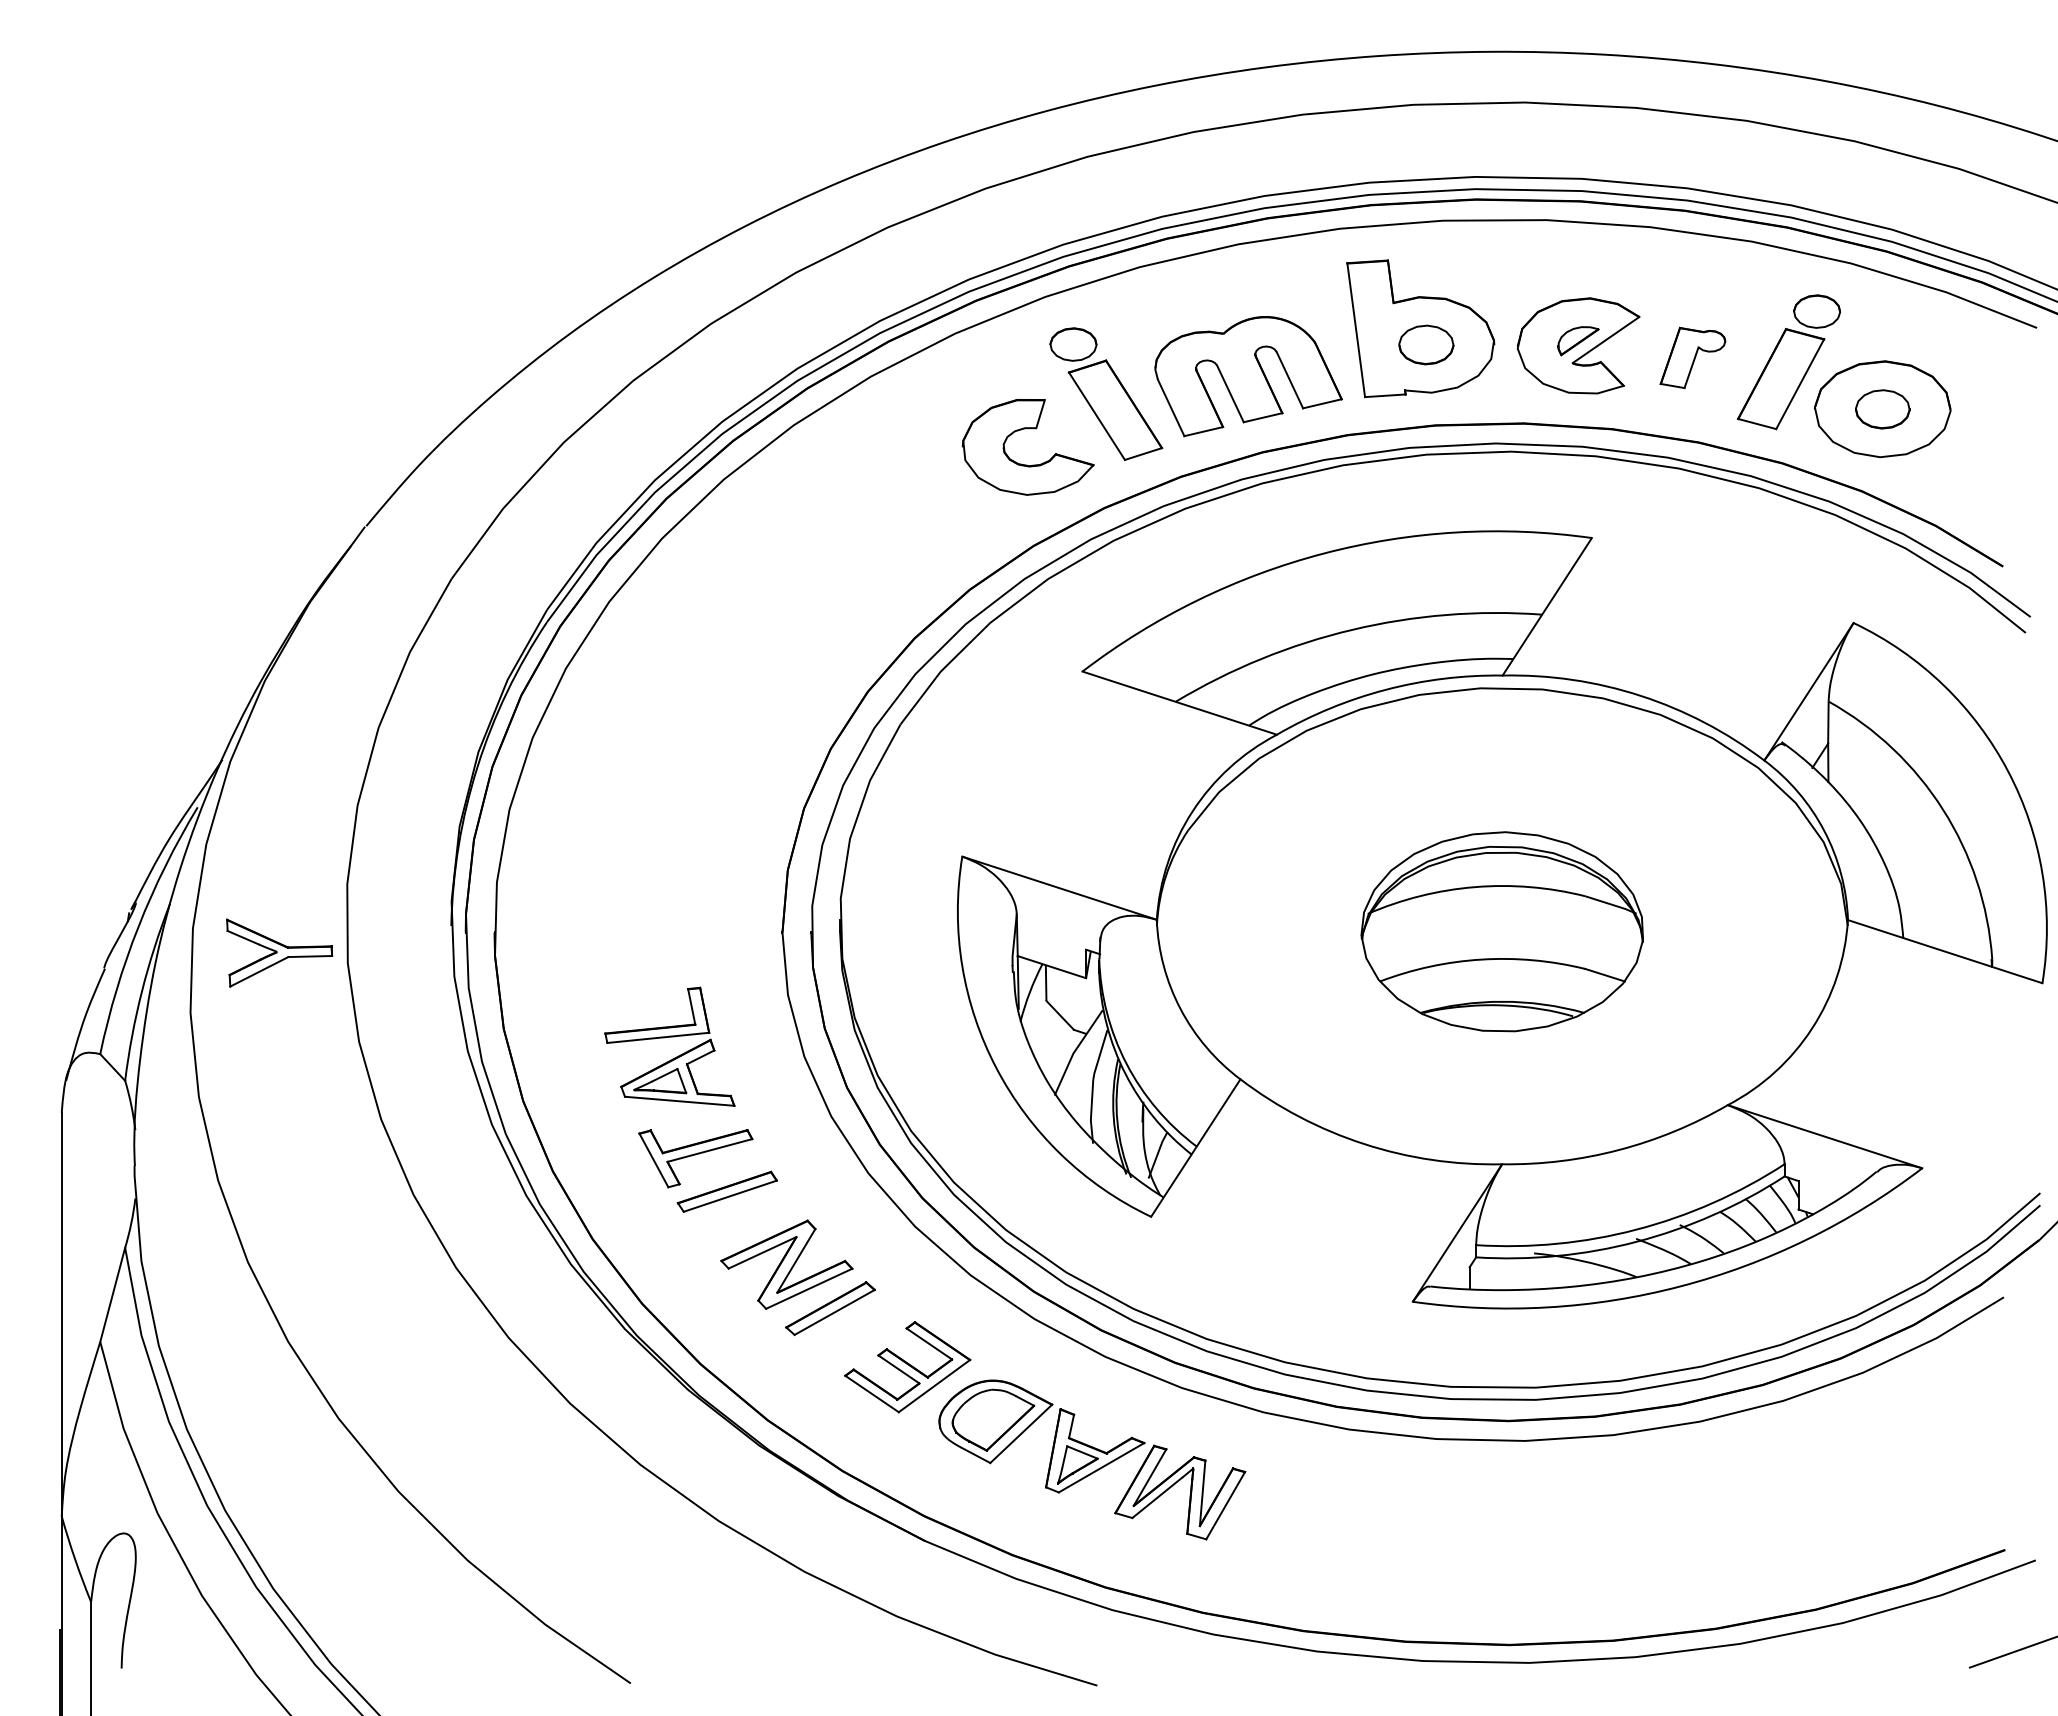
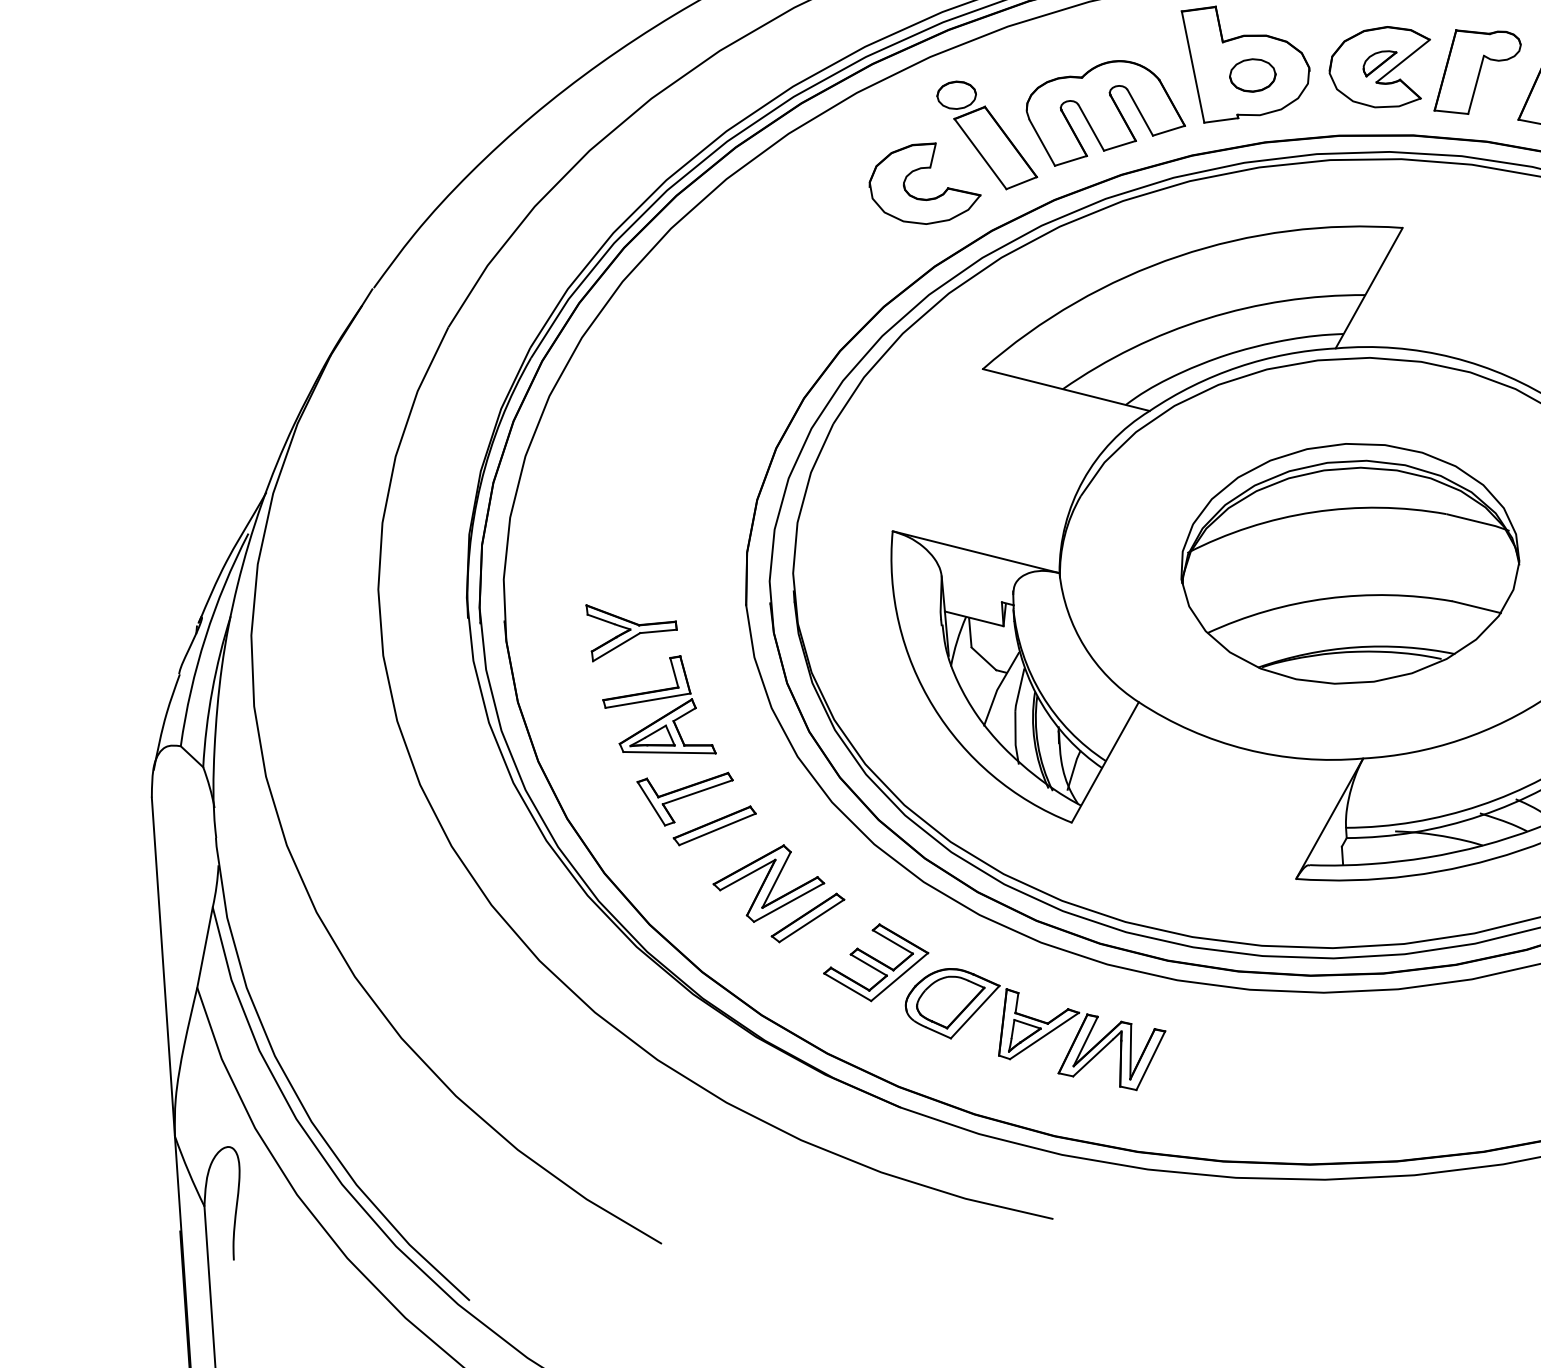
part: (1692, 357) -> (1476, 70), size x1.67
part: (1502, 931) -> (1350, 563), size x1.43
part: (279, 952) -> (632, 629), moved

